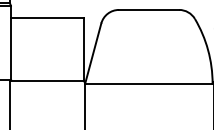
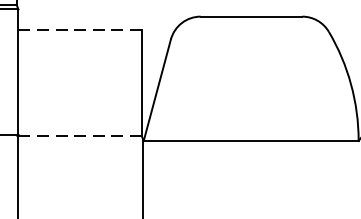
line: (47, 17) -> (80, 29), solid -> dashed
line: (47, 80) -> (80, 135), solid -> dashed

